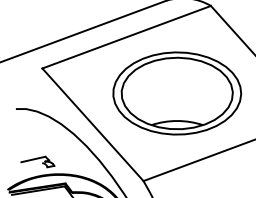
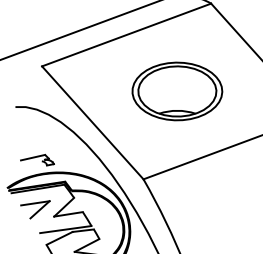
part: (177, 93) -> (177, 91), size x0.7

